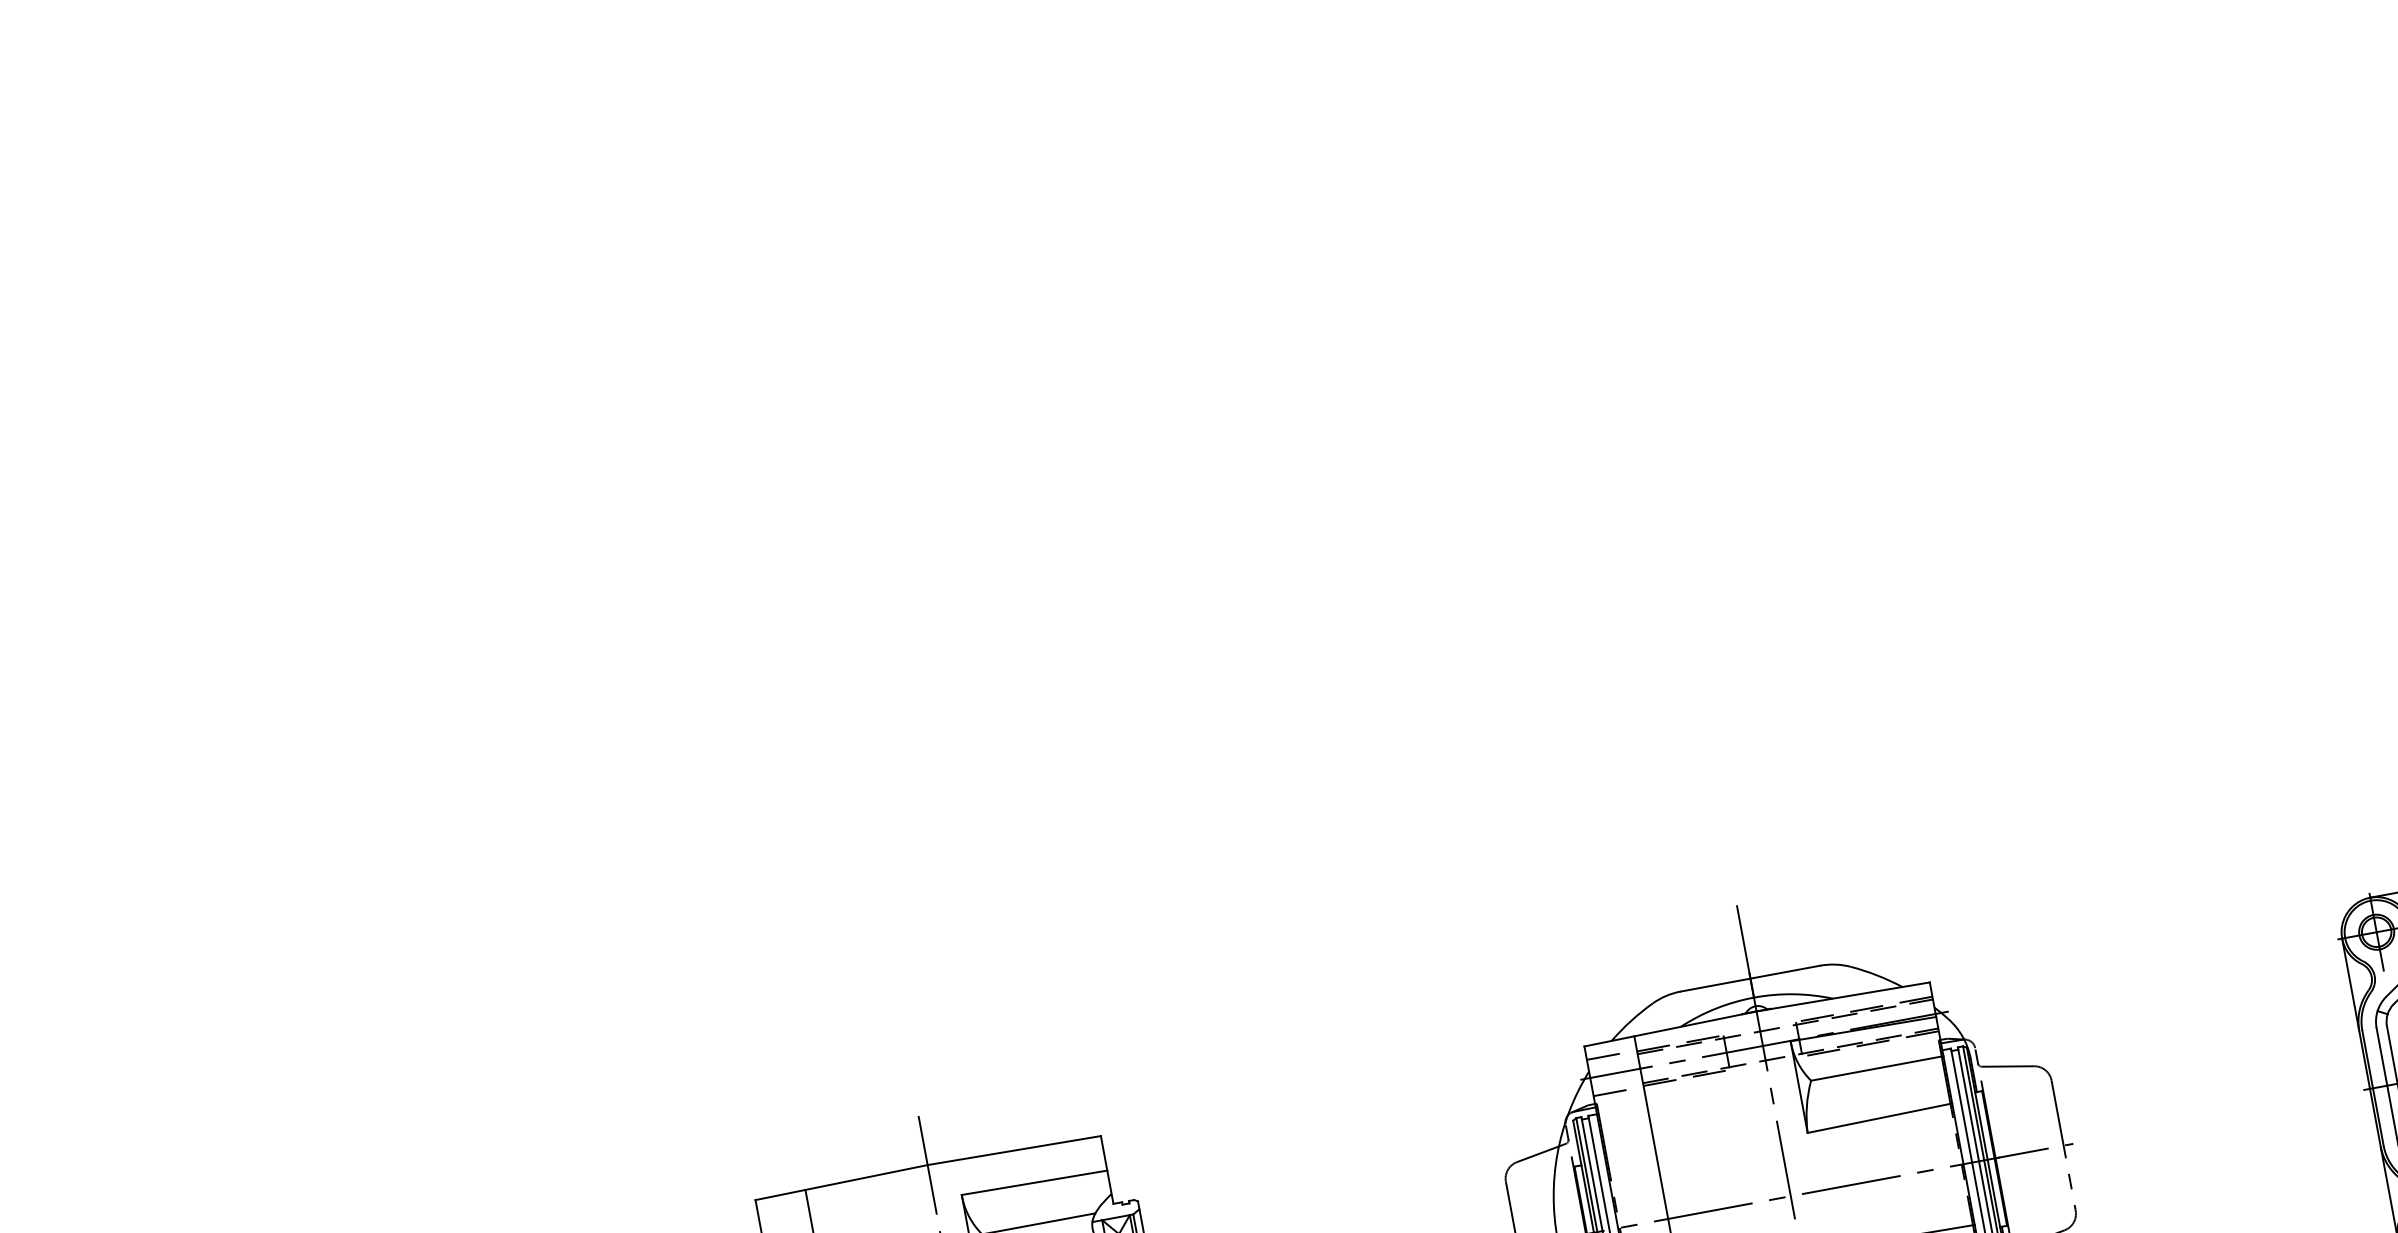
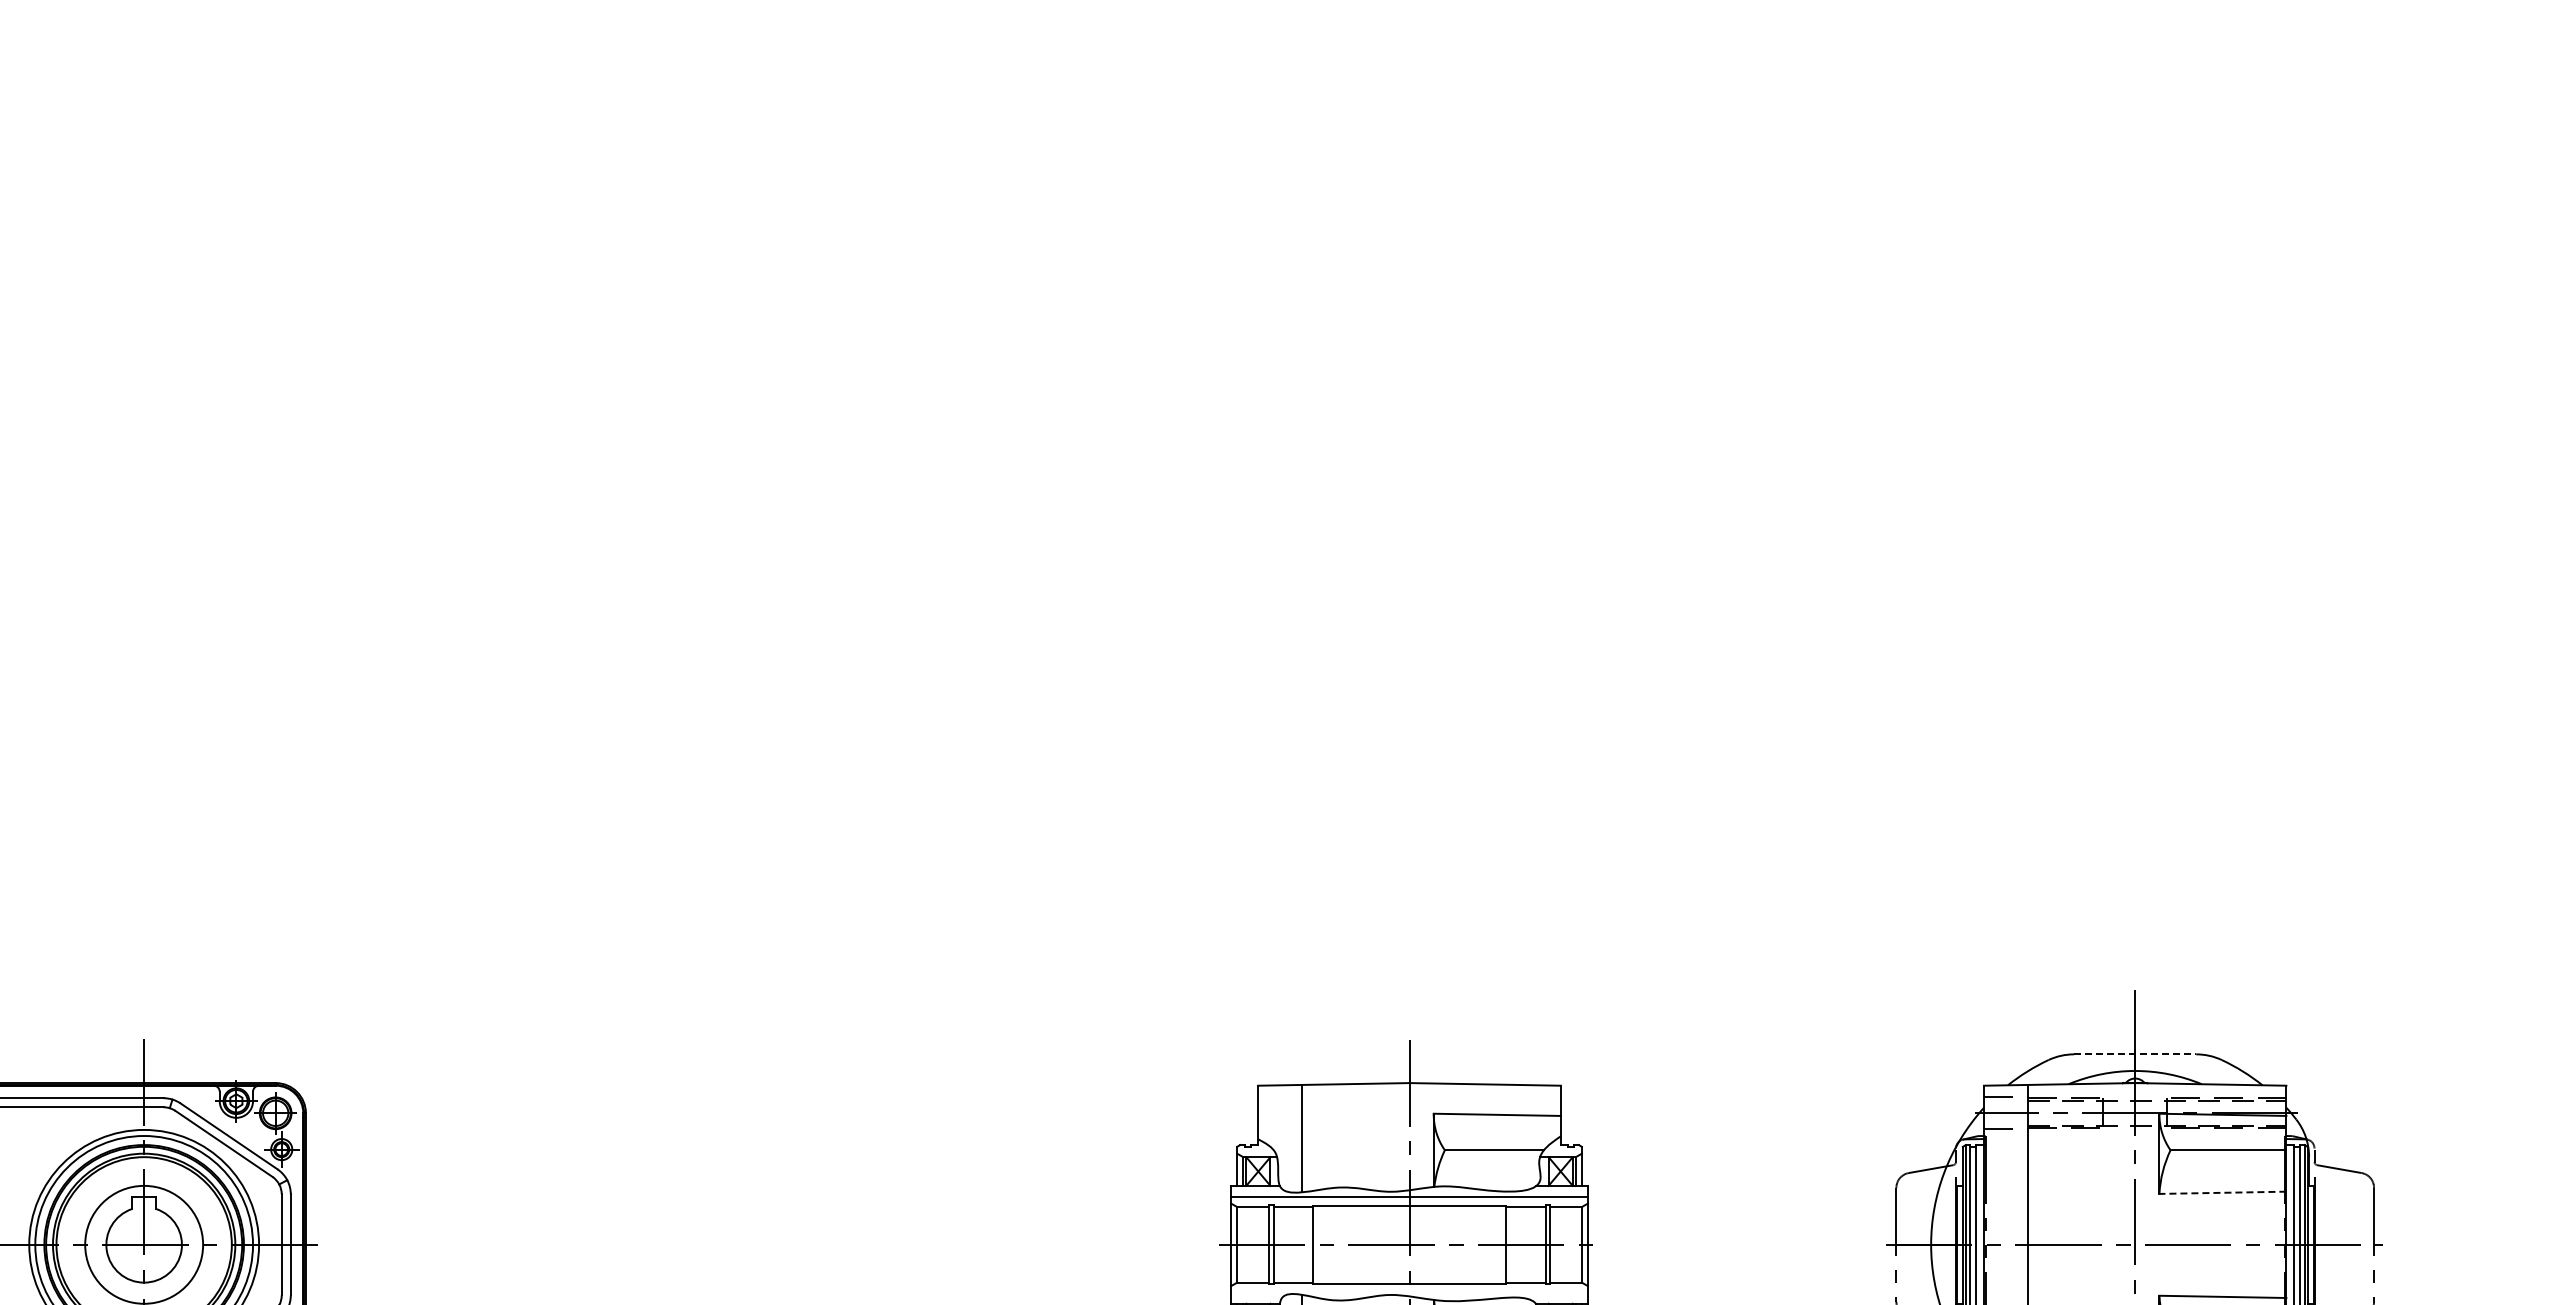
line: (1750, 978) -> (2135, 1054), solid -> dashed
line: (1879, 1117) -> (2222, 1192), solid -> dashed

